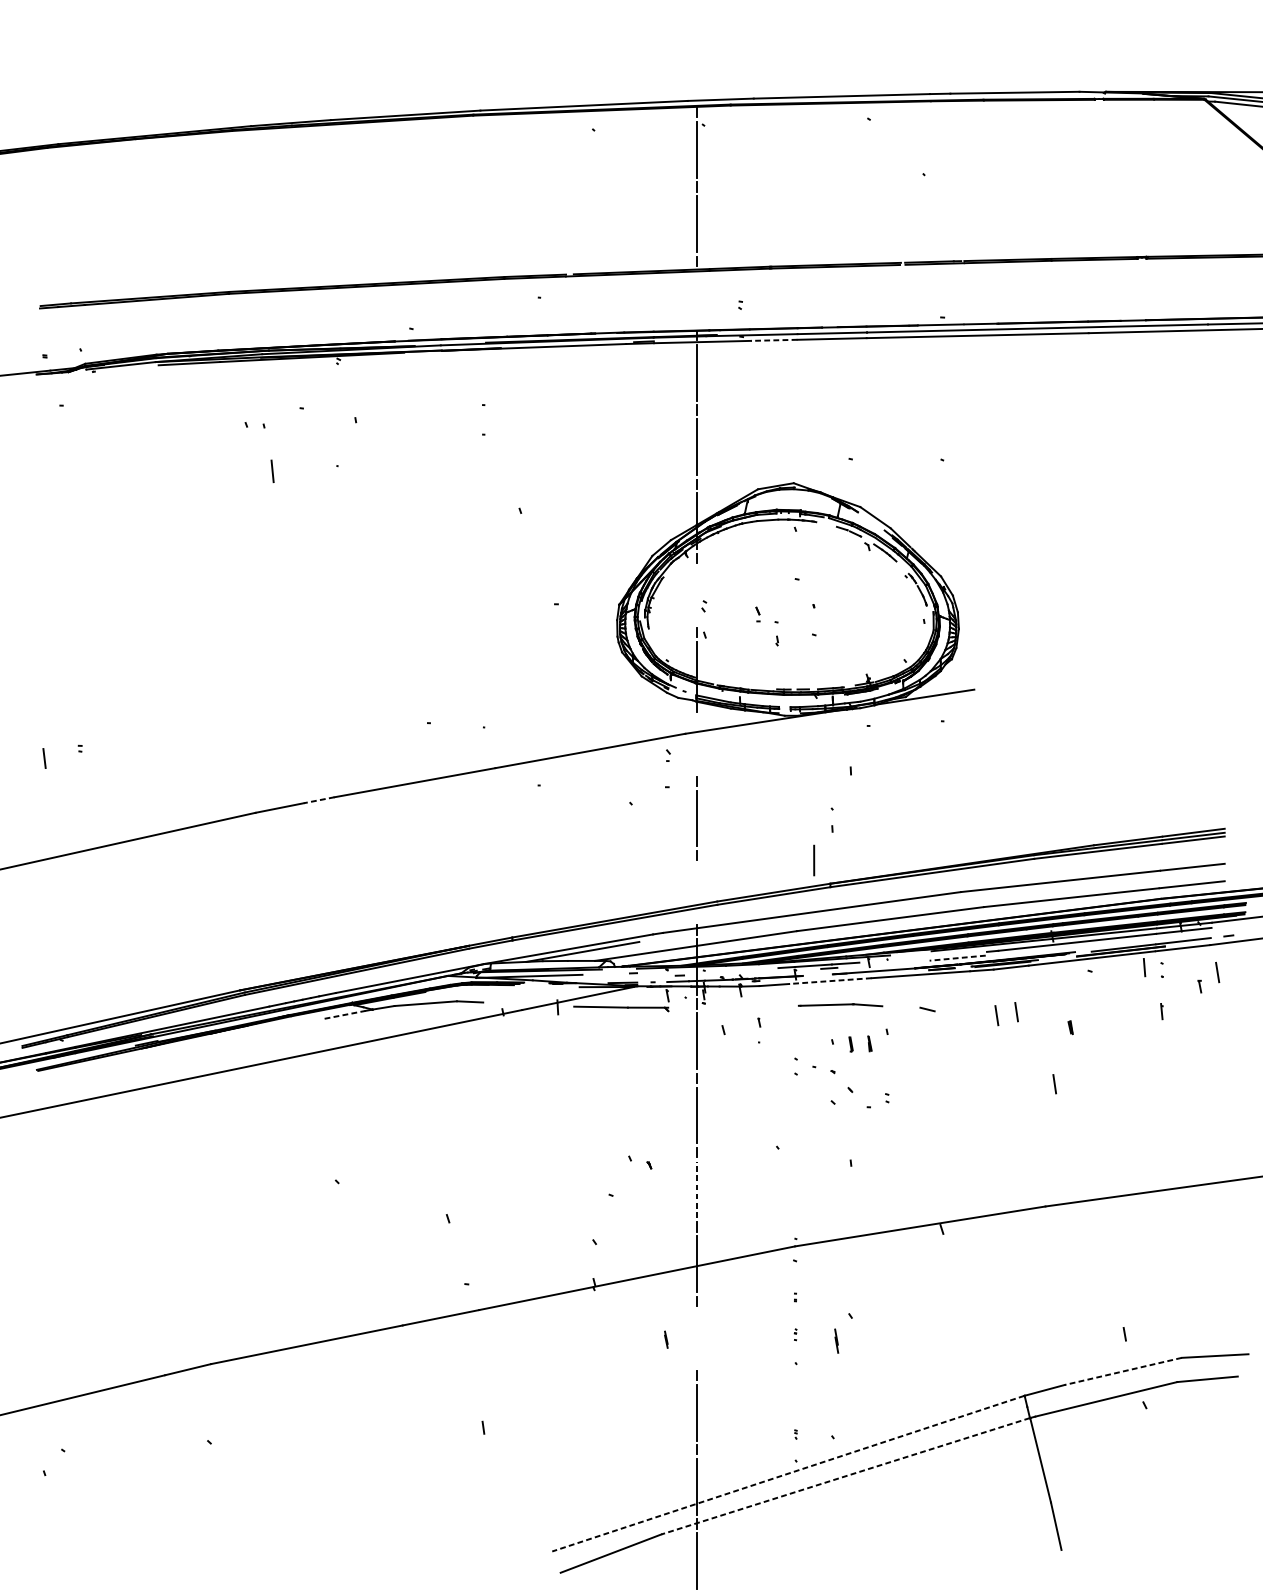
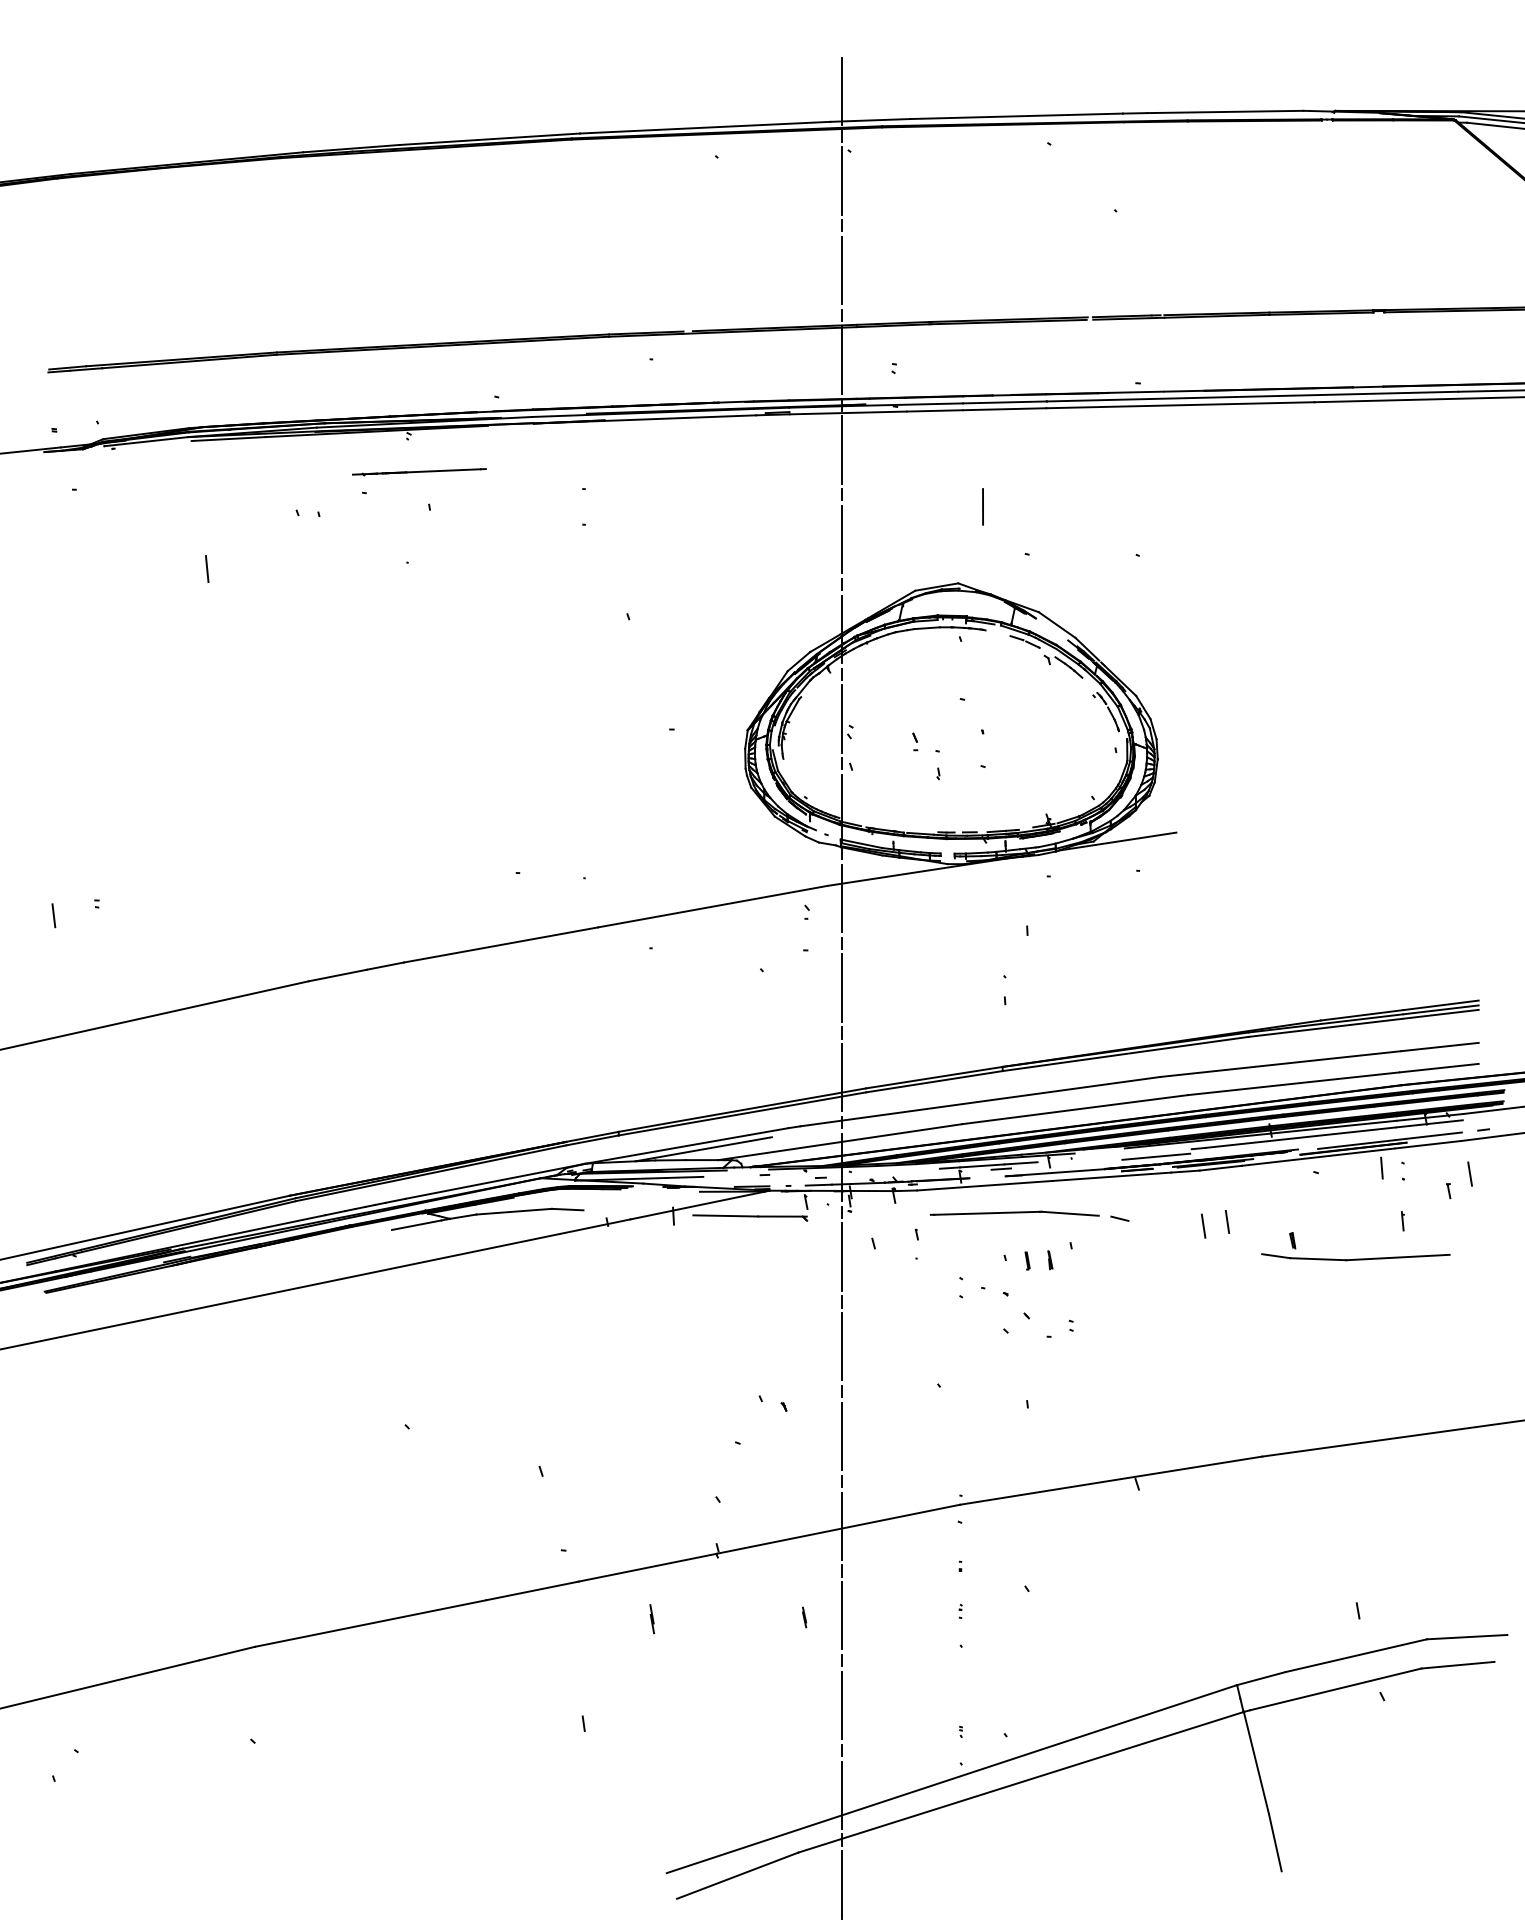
line: (697, 74) -> (842, 90), added
line: (697, 297) -> (842, 359), added
line: (773, 340) -> (934, 410), dashed -> solid
part: (347, 391) -> (419, 472), added
line: (272, 470) -> (207, 568), moved
line: (697, 595) -> (842, 718), added
line: (697, 744) -> (842, 898), added
line: (319, 800) -> (385, 966), dashed -> solid
line: (813, 860) -> (982, 506), moved
line: (697, 892) -> (842, 1077), added
line: (957, 957) -> (1155, 1156), dashed -> solid
line: (830, 981) -> (1002, 1184), dashed -> solid
part: (840, 1005) -> (1014, 1213), size x1.67
line: (345, 1015) -> (417, 1225), dashed -> solid
part: (1122, 1041) -> (1355, 1257), added
line: (1054, 1083) -> (1273, 1308), removed
line: (697, 1189) -> (842, 1436), dashed -> solid
line: (697, 1338) -> (842, 1615), added
line: (836, 1341) -> (651, 1619), moved
line: (1123, 1371) -> (1356, 1655), dashed -> solid
line: (788, 1473) -> (951, 1779), dashed -> solid
line: (845, 1476) -> (1020, 1782), dashed -> solid

